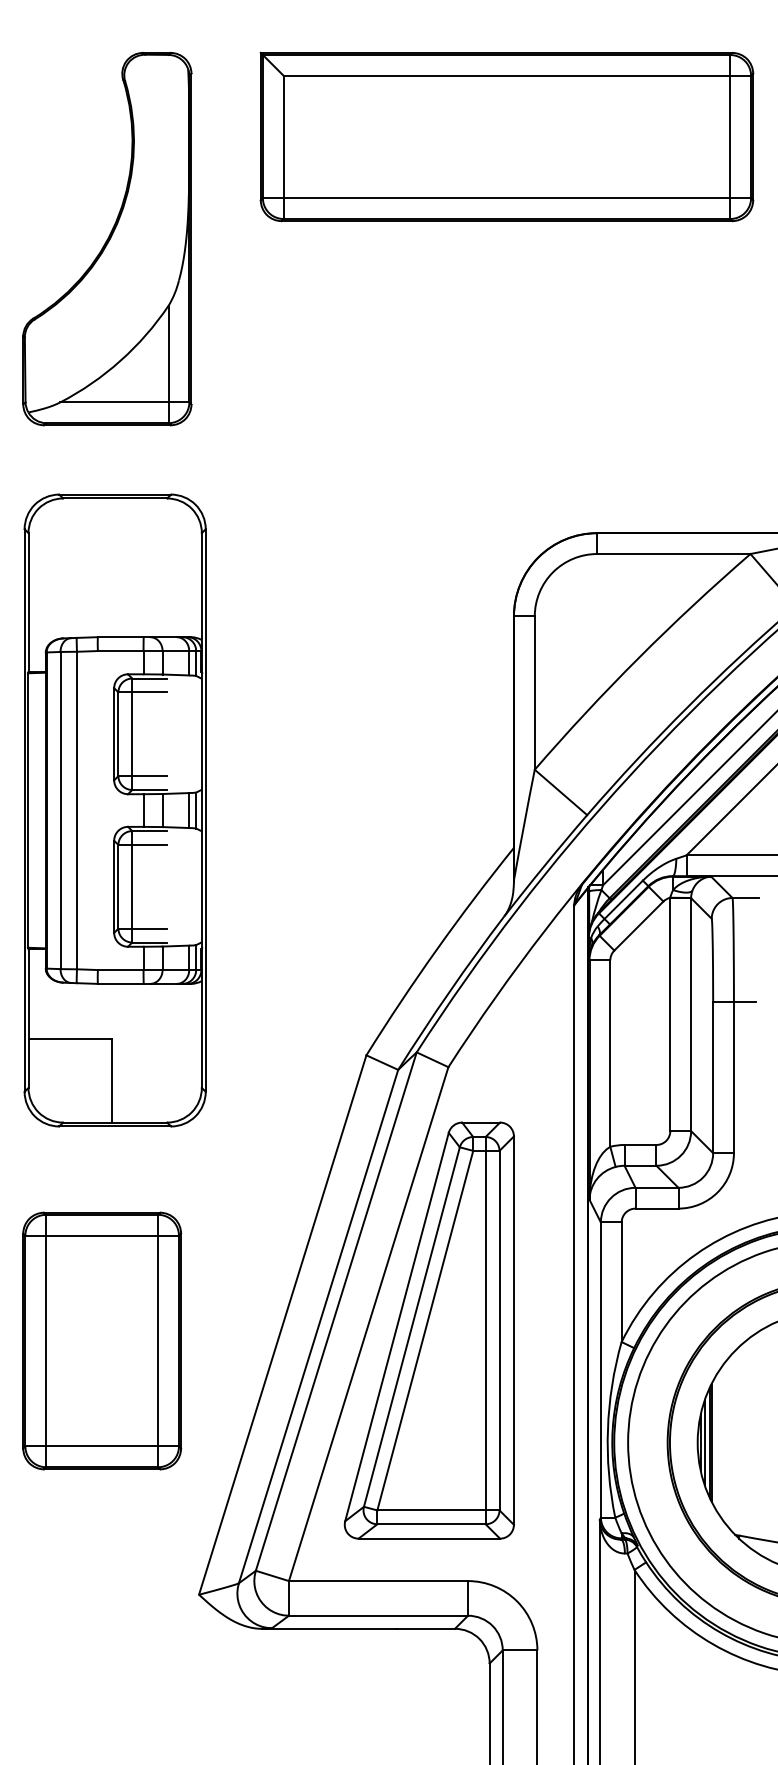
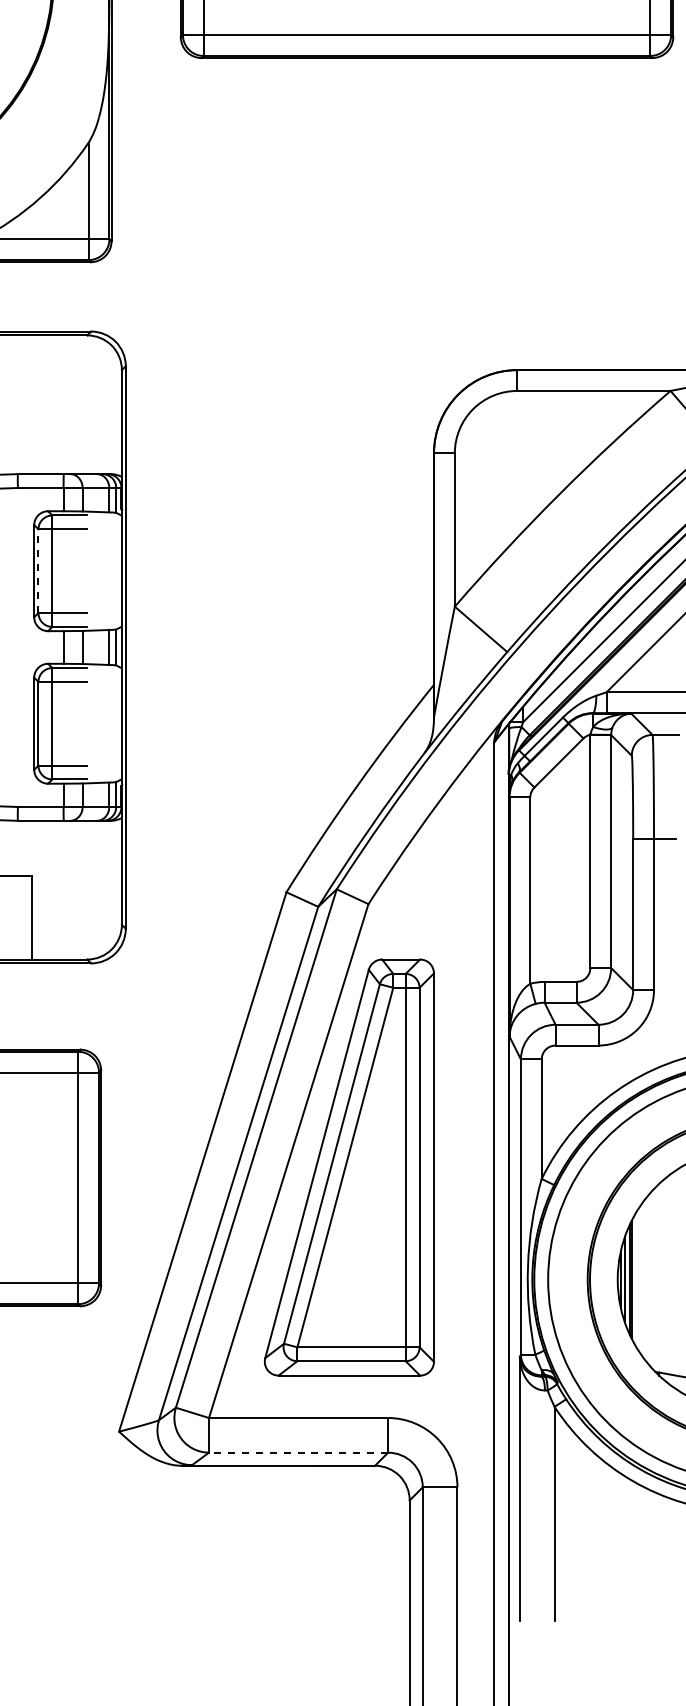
line: (118, 734) -> (38, 571), solid -> dashed
line: (378, 1615) -> (298, 1452), solid -> dashed

